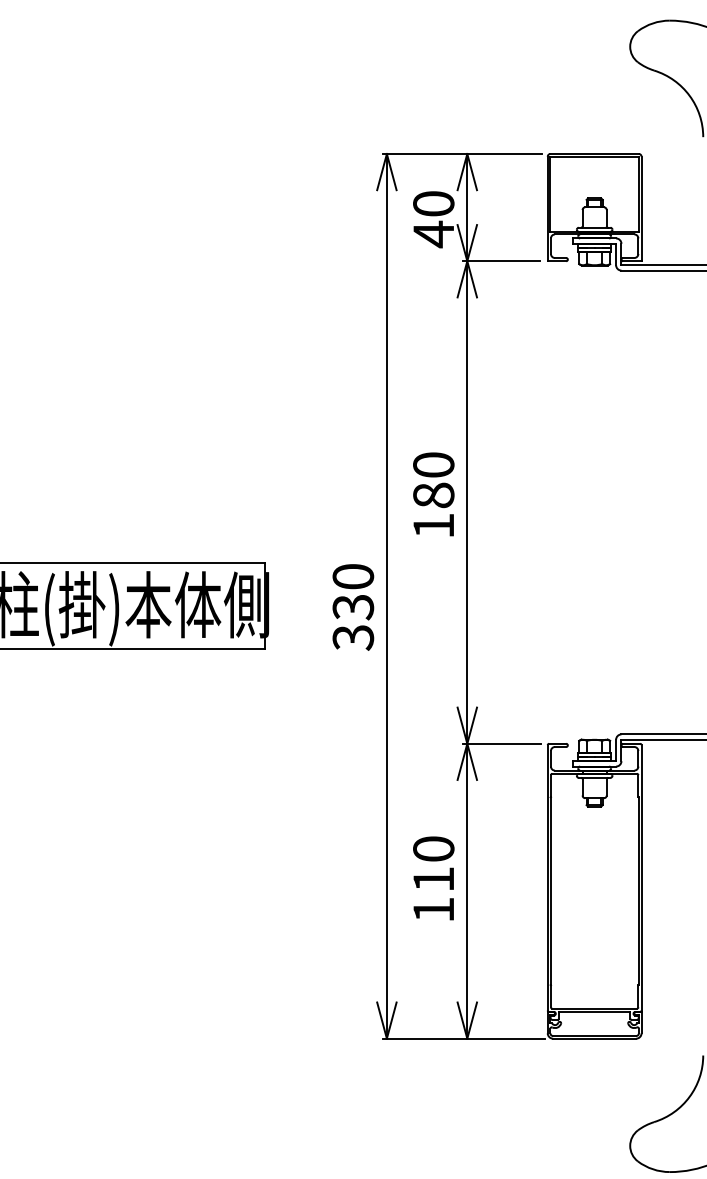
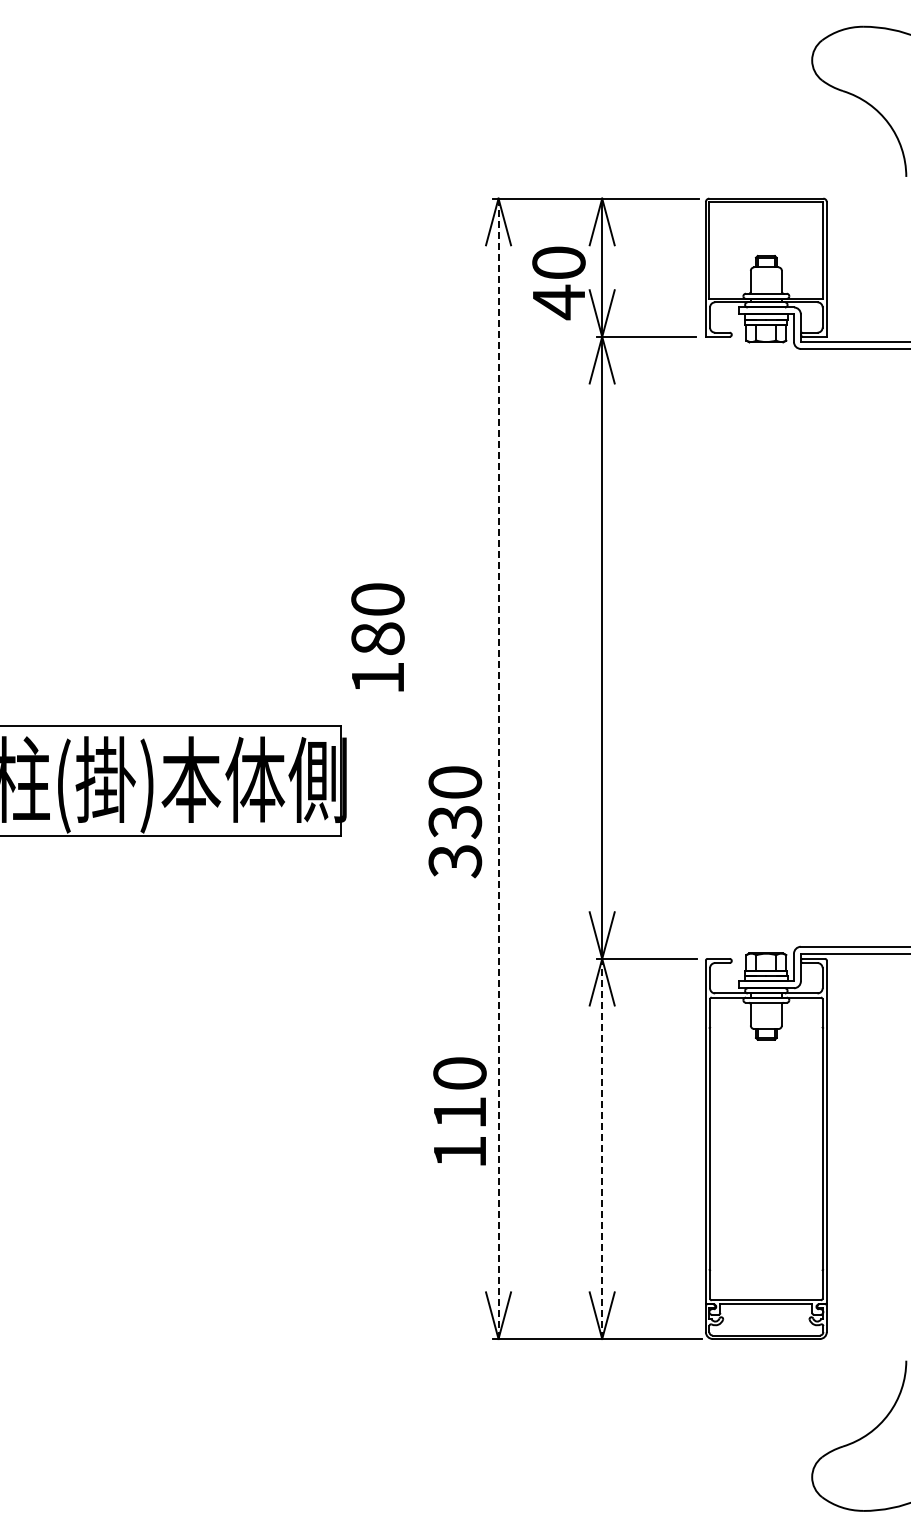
text: (433, 494) -> (377, 637), moved
line: (386, 596) -> (498, 769), solid -> dashed
text: (353, 607) -> (455, 822), moved
text: (433, 878) -> (459, 1111), moved
line: (467, 890) -> (602, 1148), solid -> dashed

